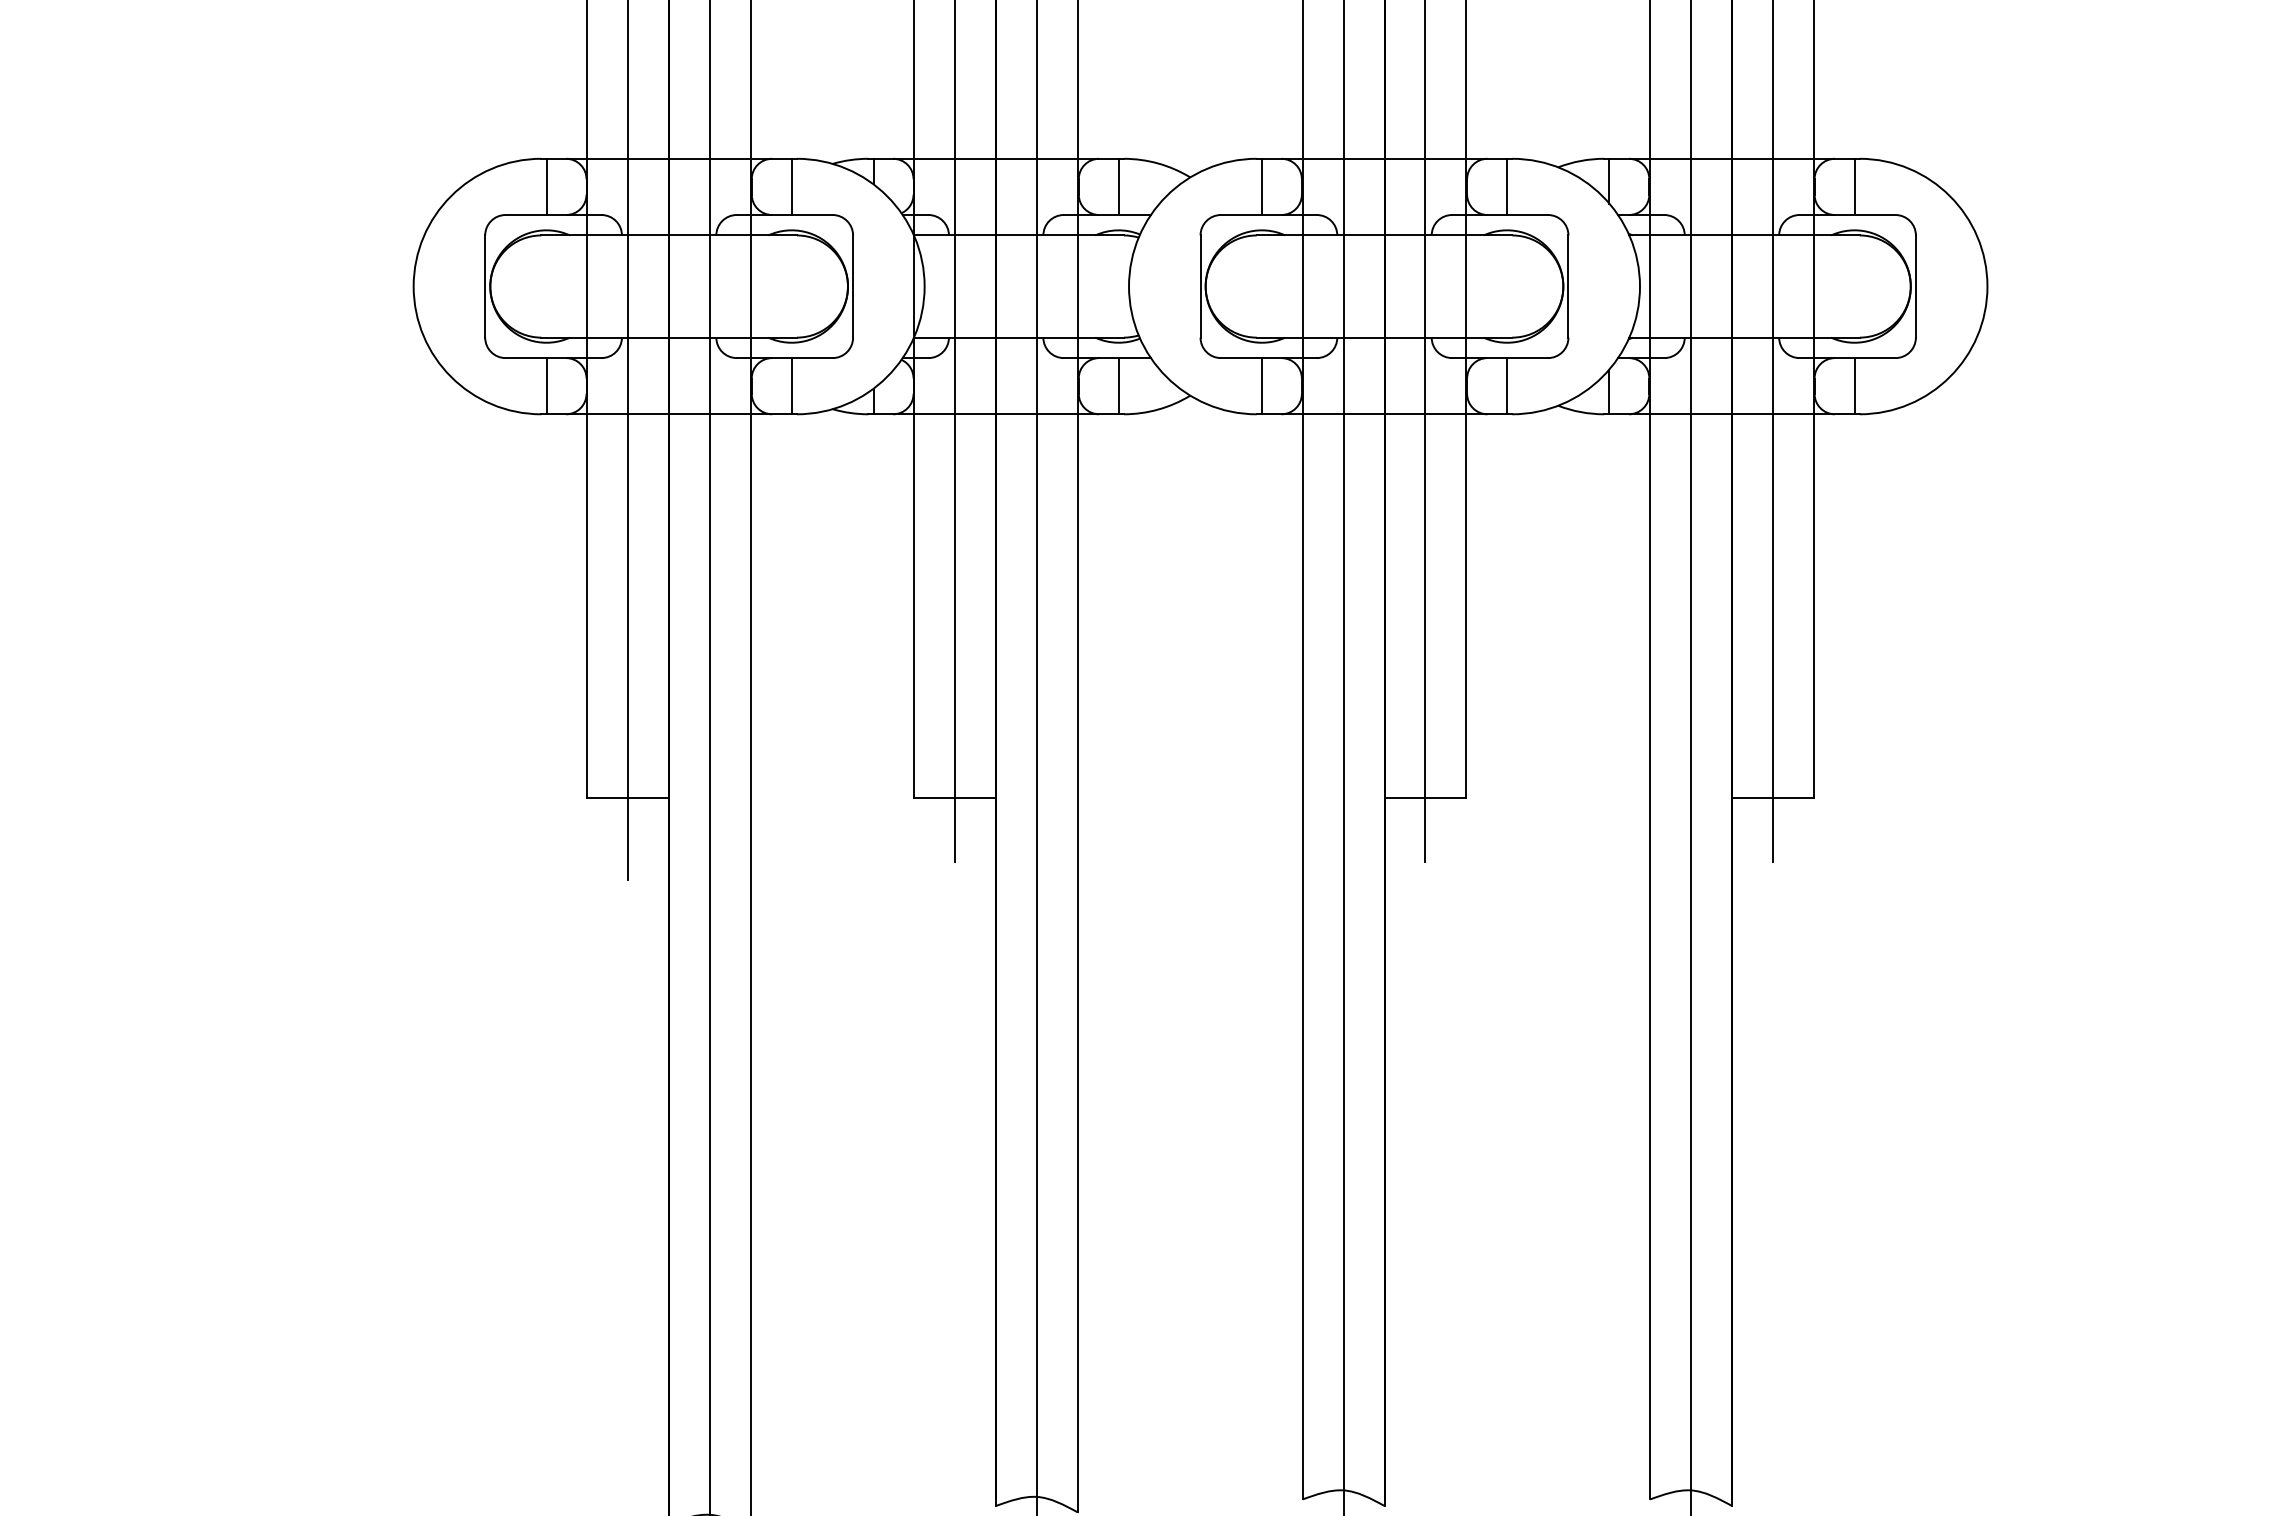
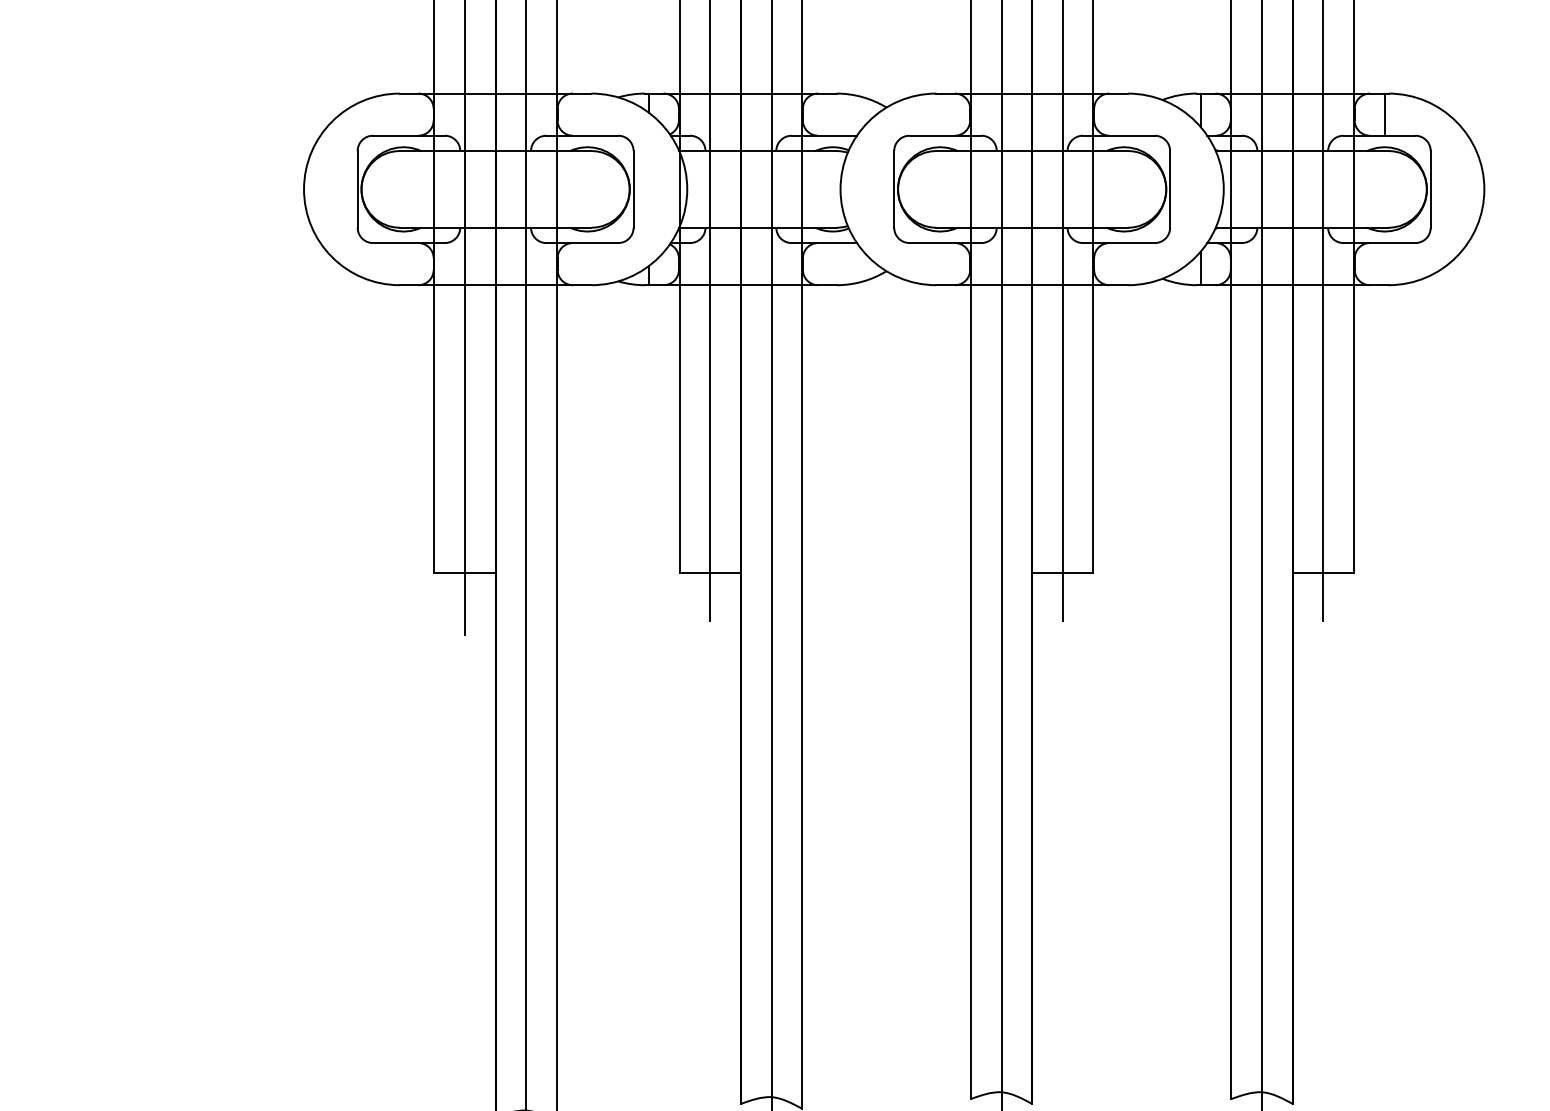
line: (546, 186) -> (403, 114), removed
line: (791, 186) -> (587, 114), removed
line: (1118, 186) -> (832, 114), removed
line: (1261, 186) -> (939, 114), removed
line: (1507, 186) -> (1124, 114), removed
line: (546, 386) -> (403, 264), removed
line: (791, 386) -> (587, 264), removed
line: (1118, 386) -> (832, 264), removed
line: (1261, 386) -> (939, 264), removed
line: (1507, 386) -> (1124, 264), removed
line: (1854, 386) -> (1384, 264), removed

